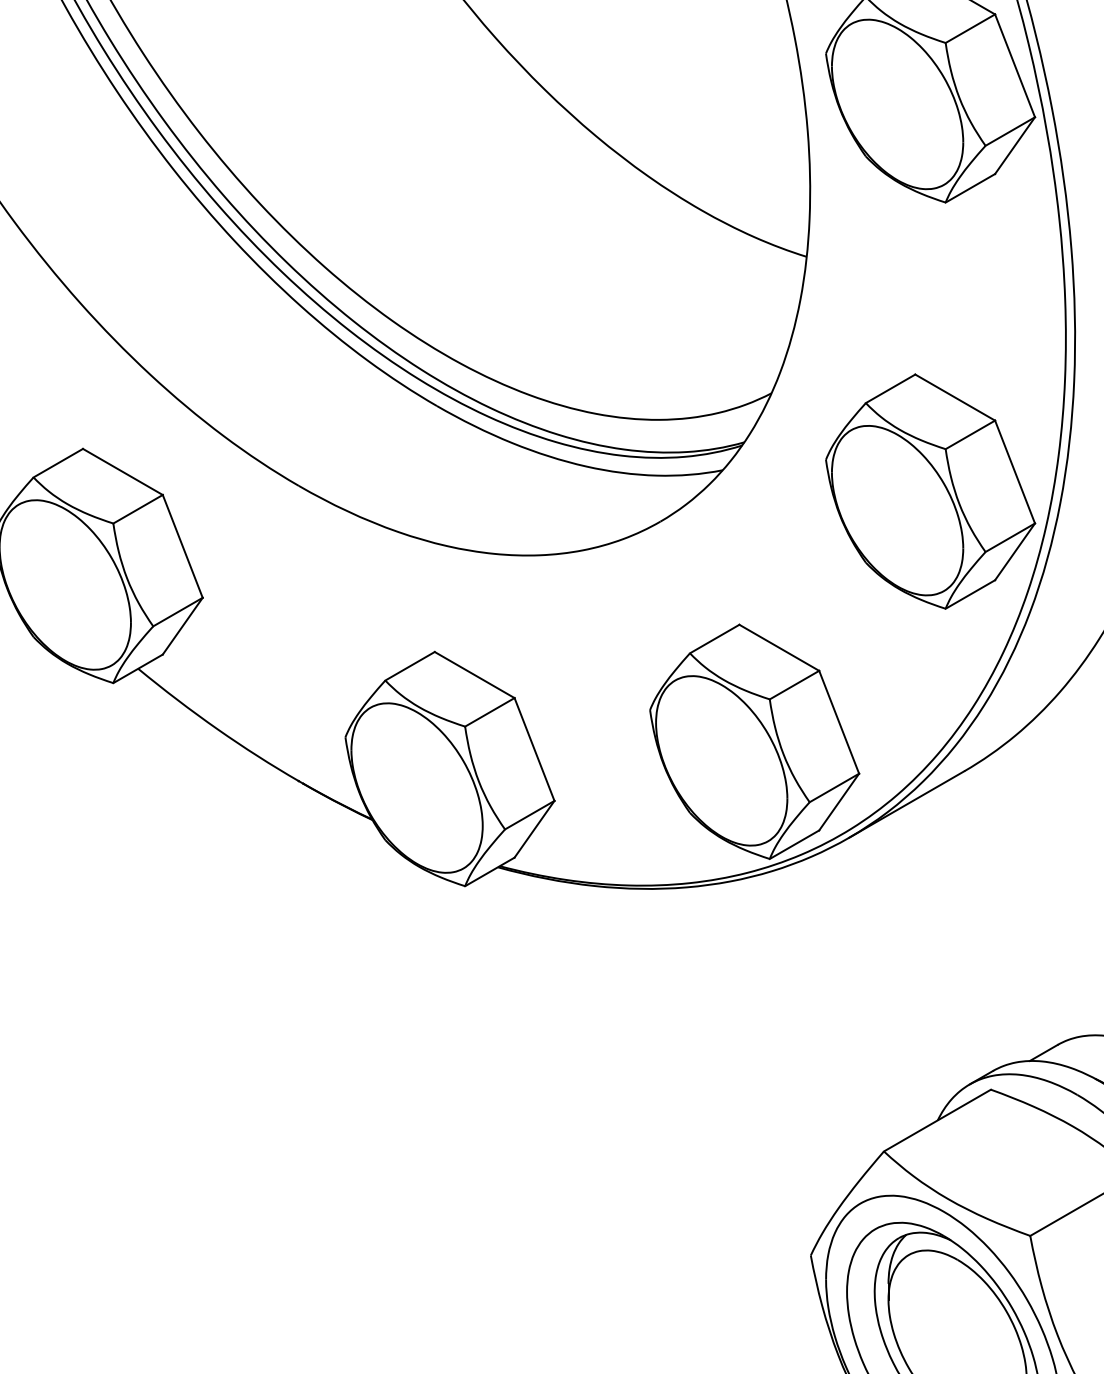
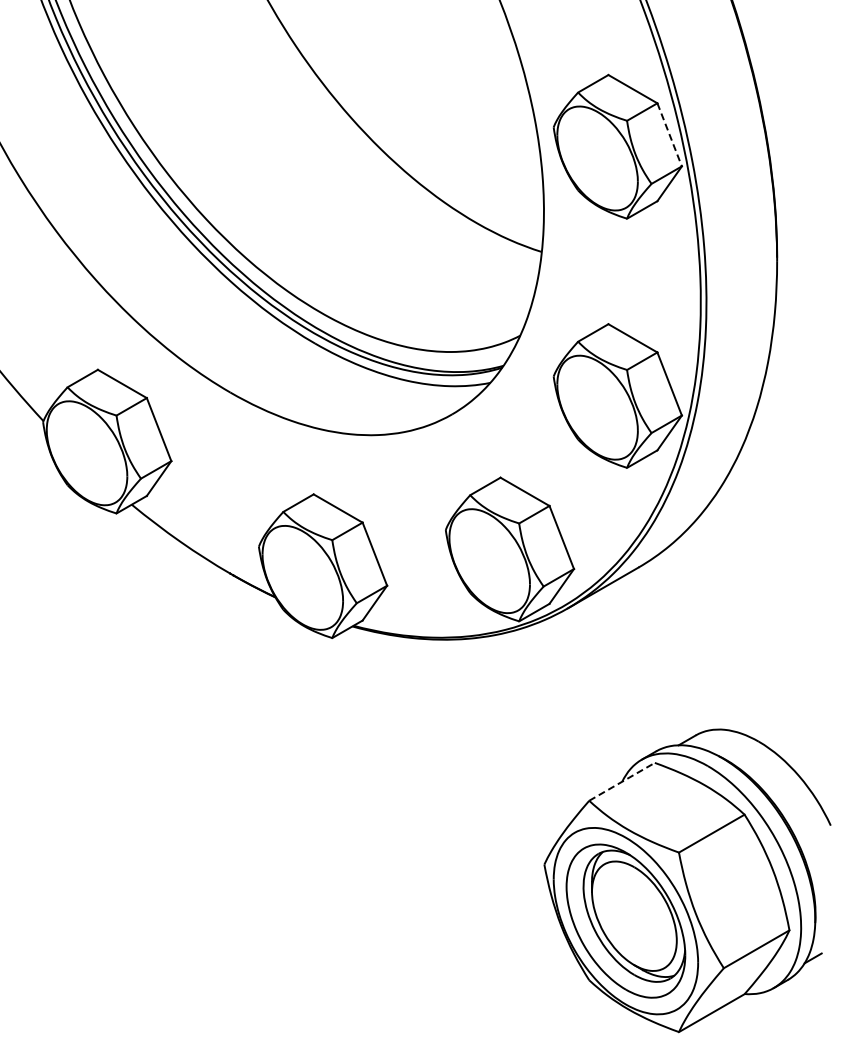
line: (1014, 65) -> (669, 134), solid -> dashed
line: (938, 1120) -> (622, 781), solid -> dashed

